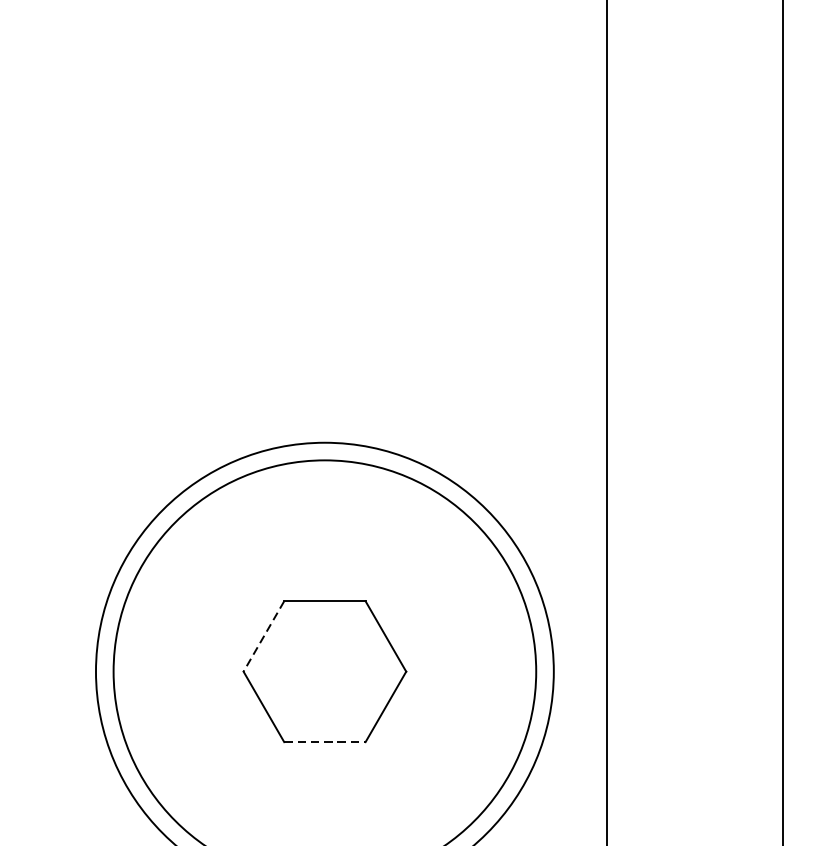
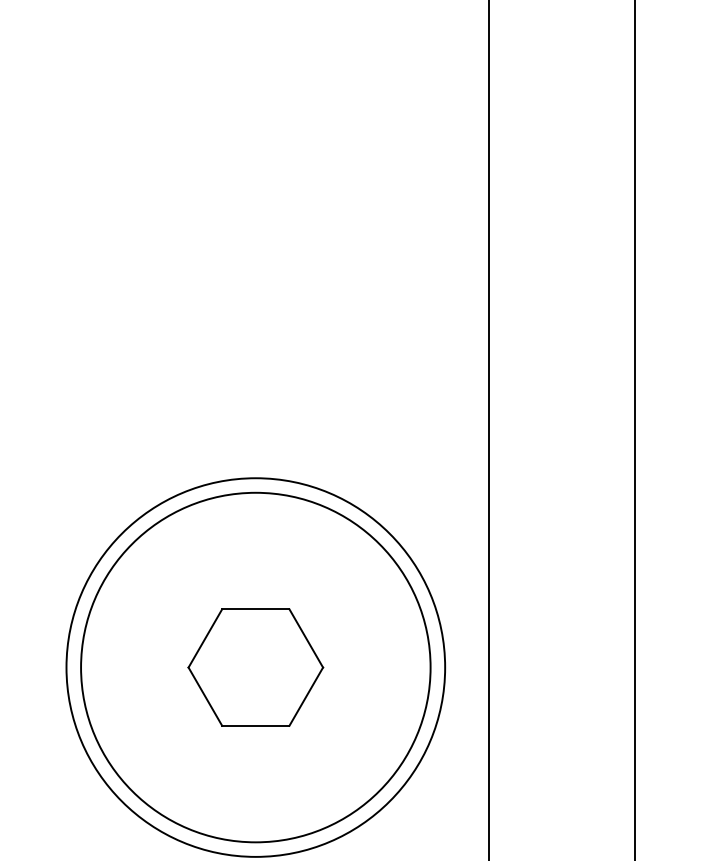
line: (264, 636) -> (205, 638), dashed -> solid
line: (324, 741) -> (255, 725), dashed -> solid

